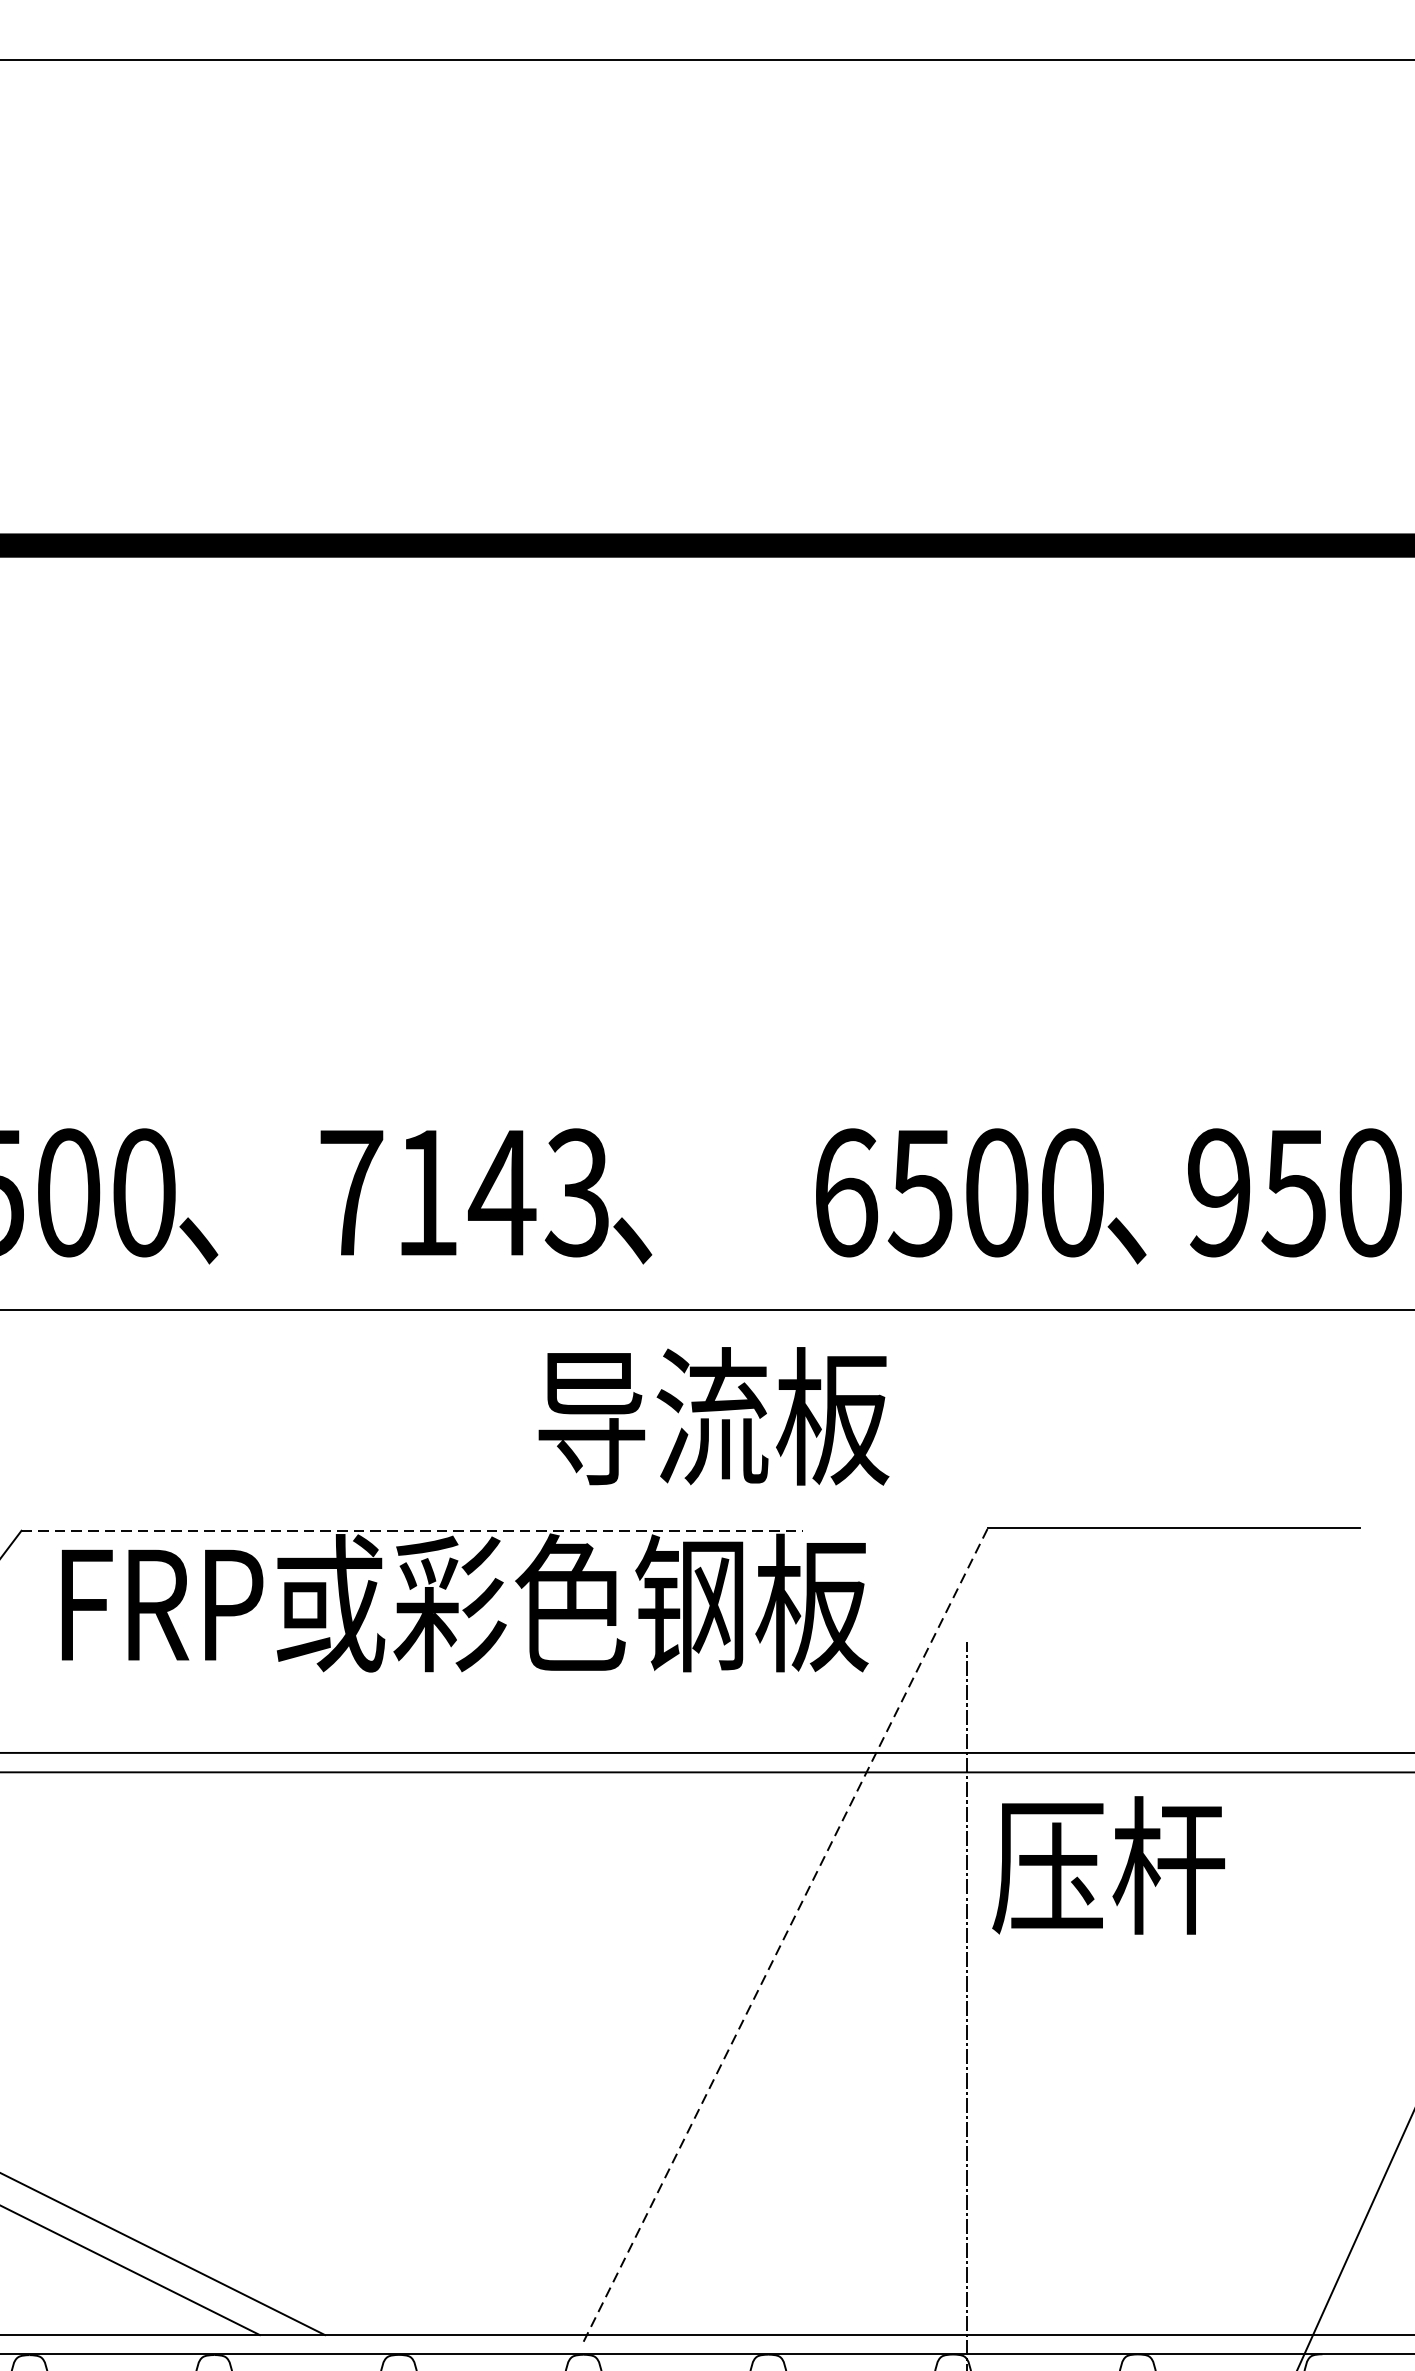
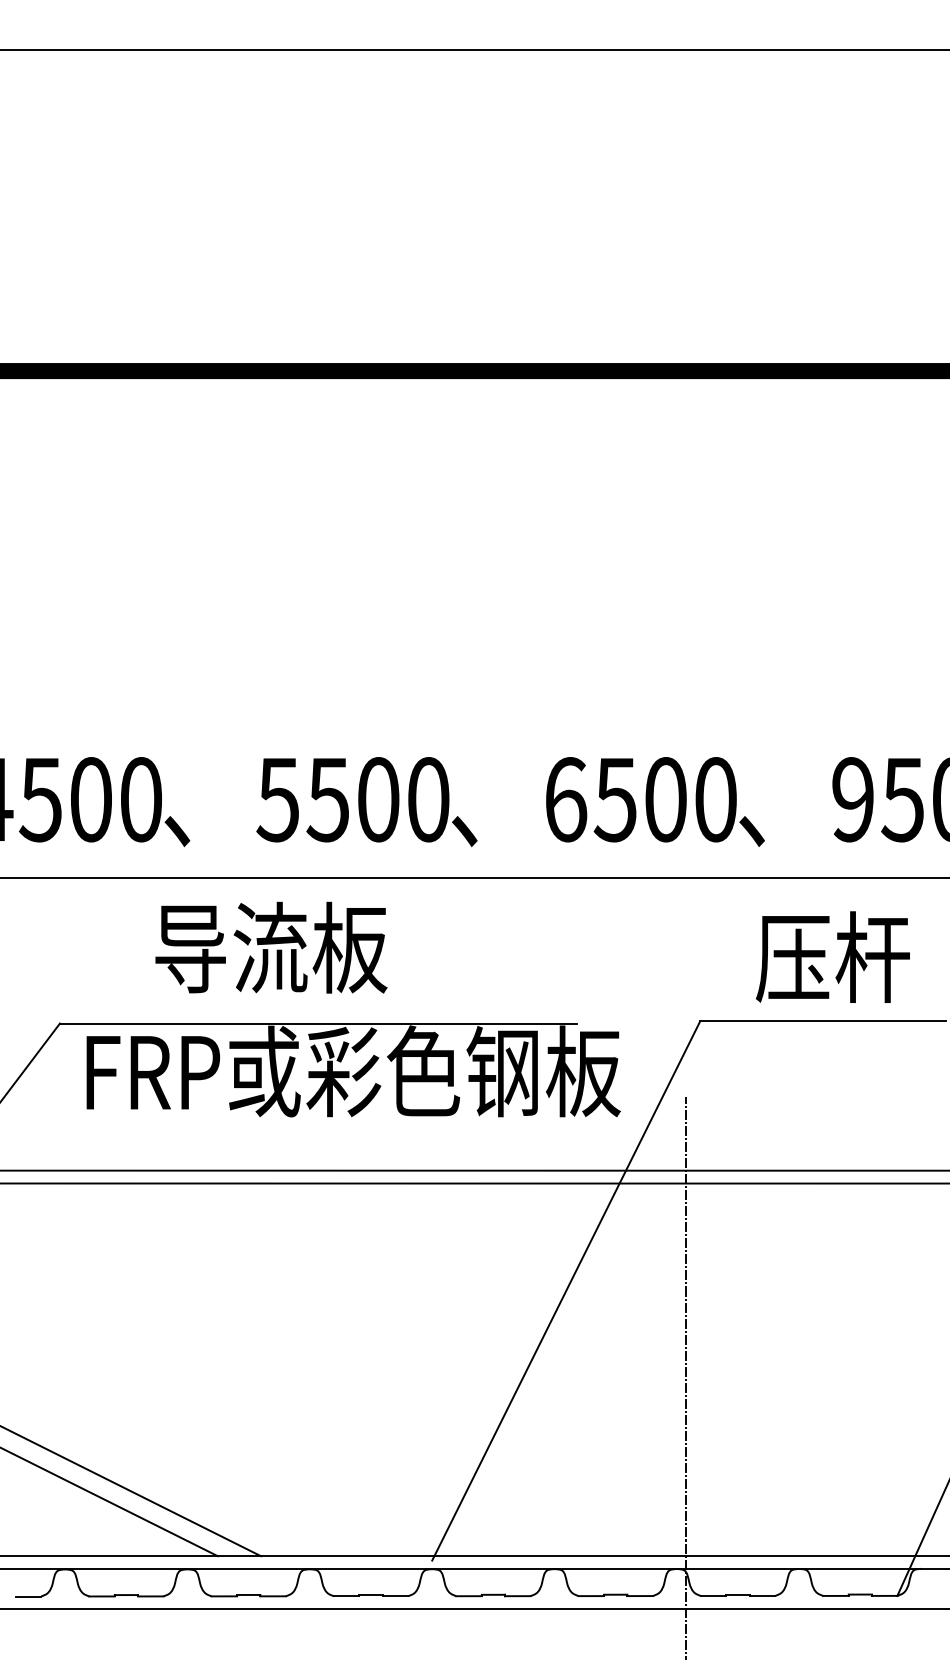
text: (463, 1192) -> (352, 799), 7143 -> 5500
text: (981, 1195) -> (655, 801), moved
text: (713, 1415) -> (271, 947), moved
line: (411, 1530) -> (318, 1023), dashed -> solid
text: (1108, 1864) -> (832, 956), moved
line: (786, 1933) -> (566, 1290), dashed -> solid

